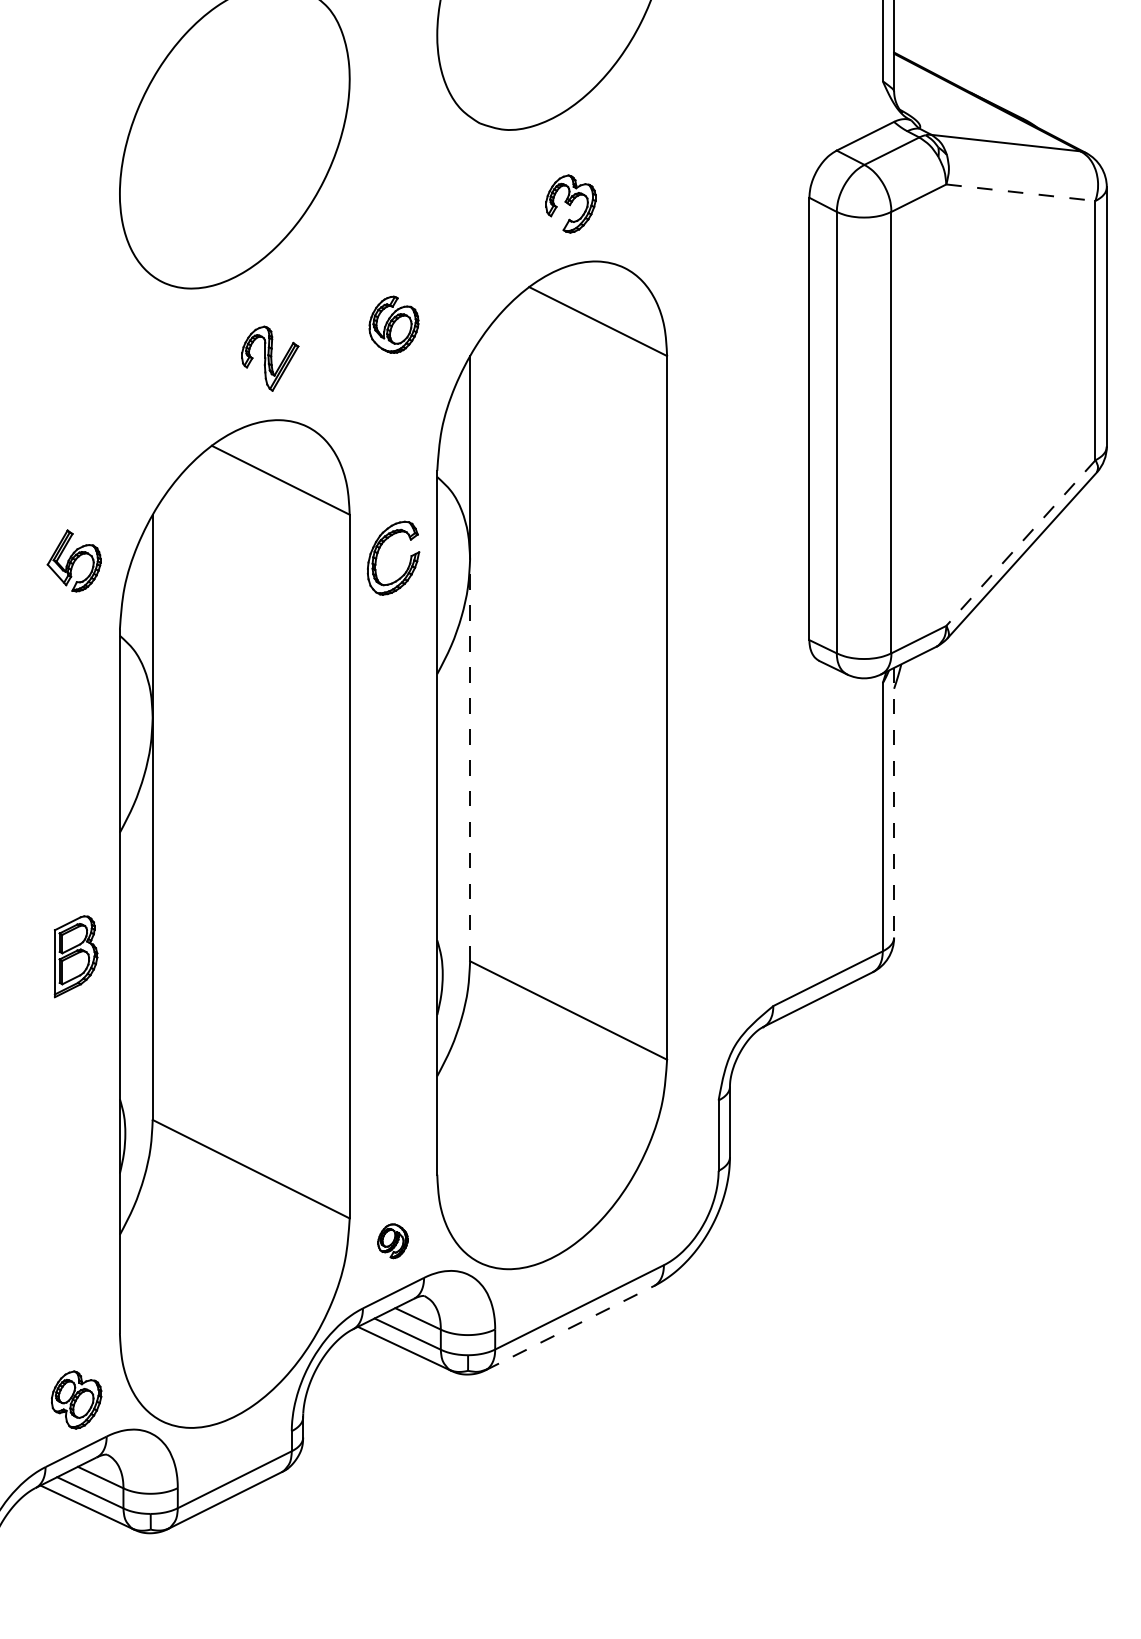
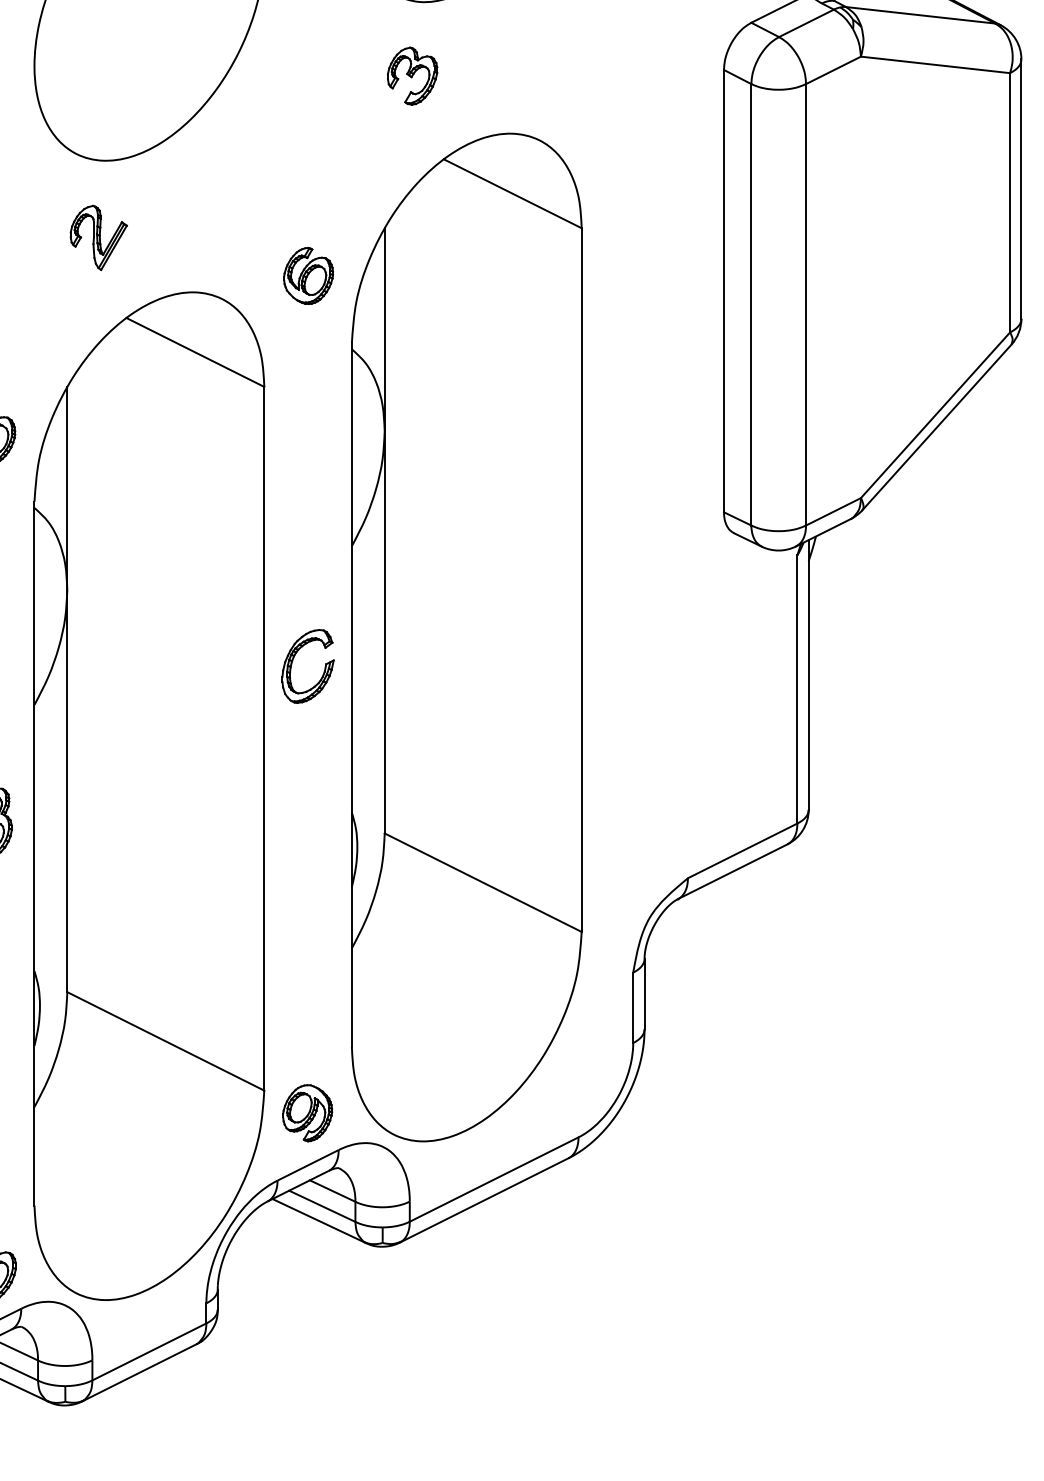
line: (1021, 192) -> (936, 64), dashed -> solid
part: (570, 203) -> (412, 75), moved
part: (393, 324) -> (308, 275), moved
part: (270, 358) -> (99, 237), moved
line: (1020, 543) -> (935, 415), dashed -> solid
part: (378, 553) -> (293, 661), moved
line: (470, 759) -> (385, 631), dashed -> solid
line: (894, 802) -> (809, 674), dashed -> solid
part: (392, 1241) -> (307, 1113), size x1.67
line: (569, 1328) -> (484, 1200), dashed -> solid

